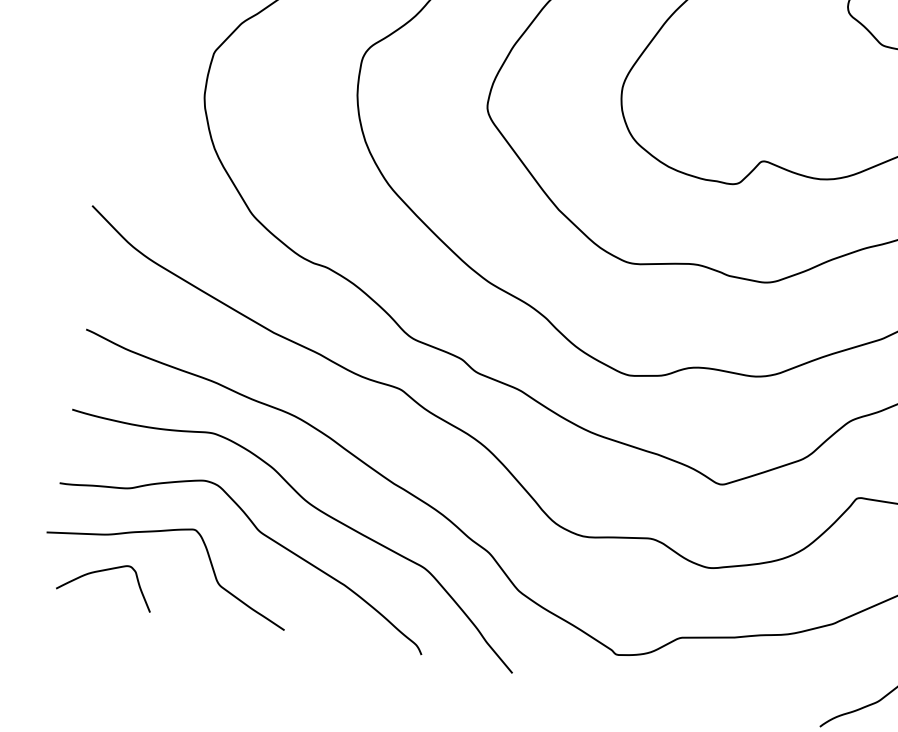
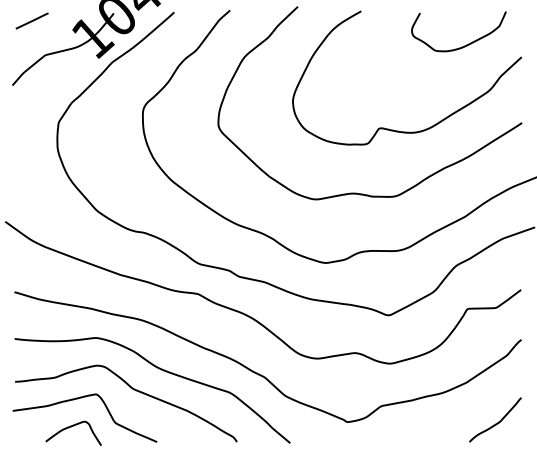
curve: (104, 572) -> (71, 427), moved

